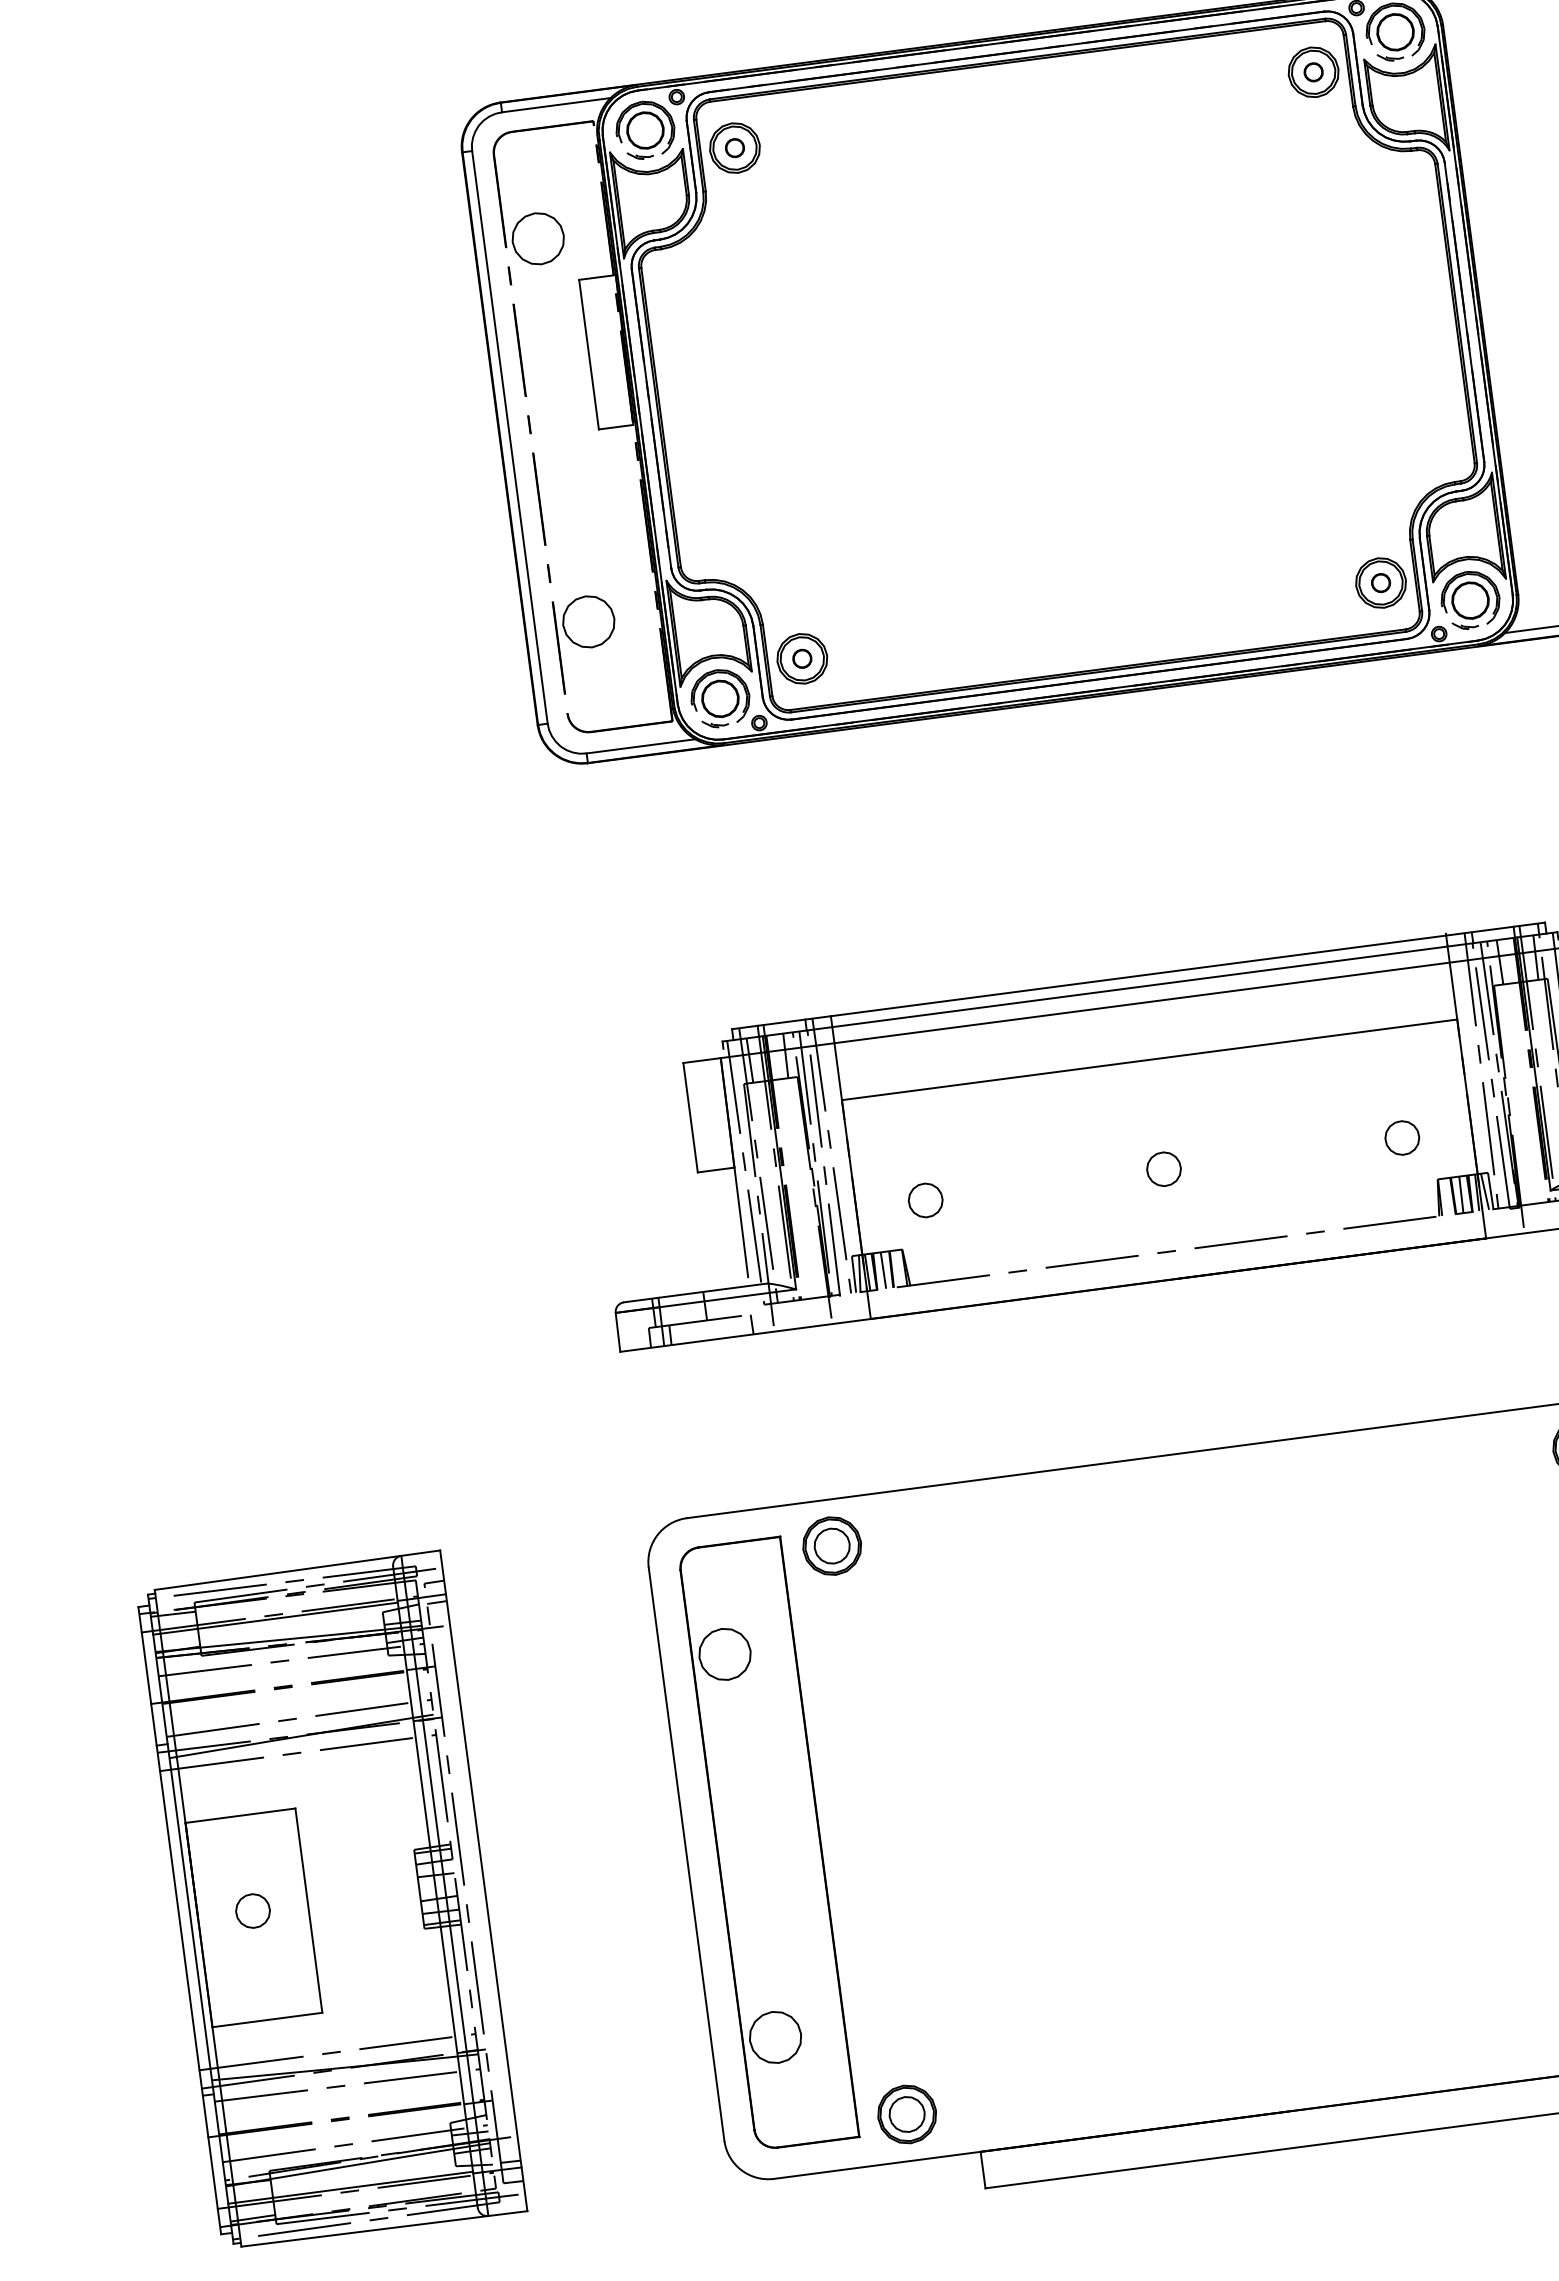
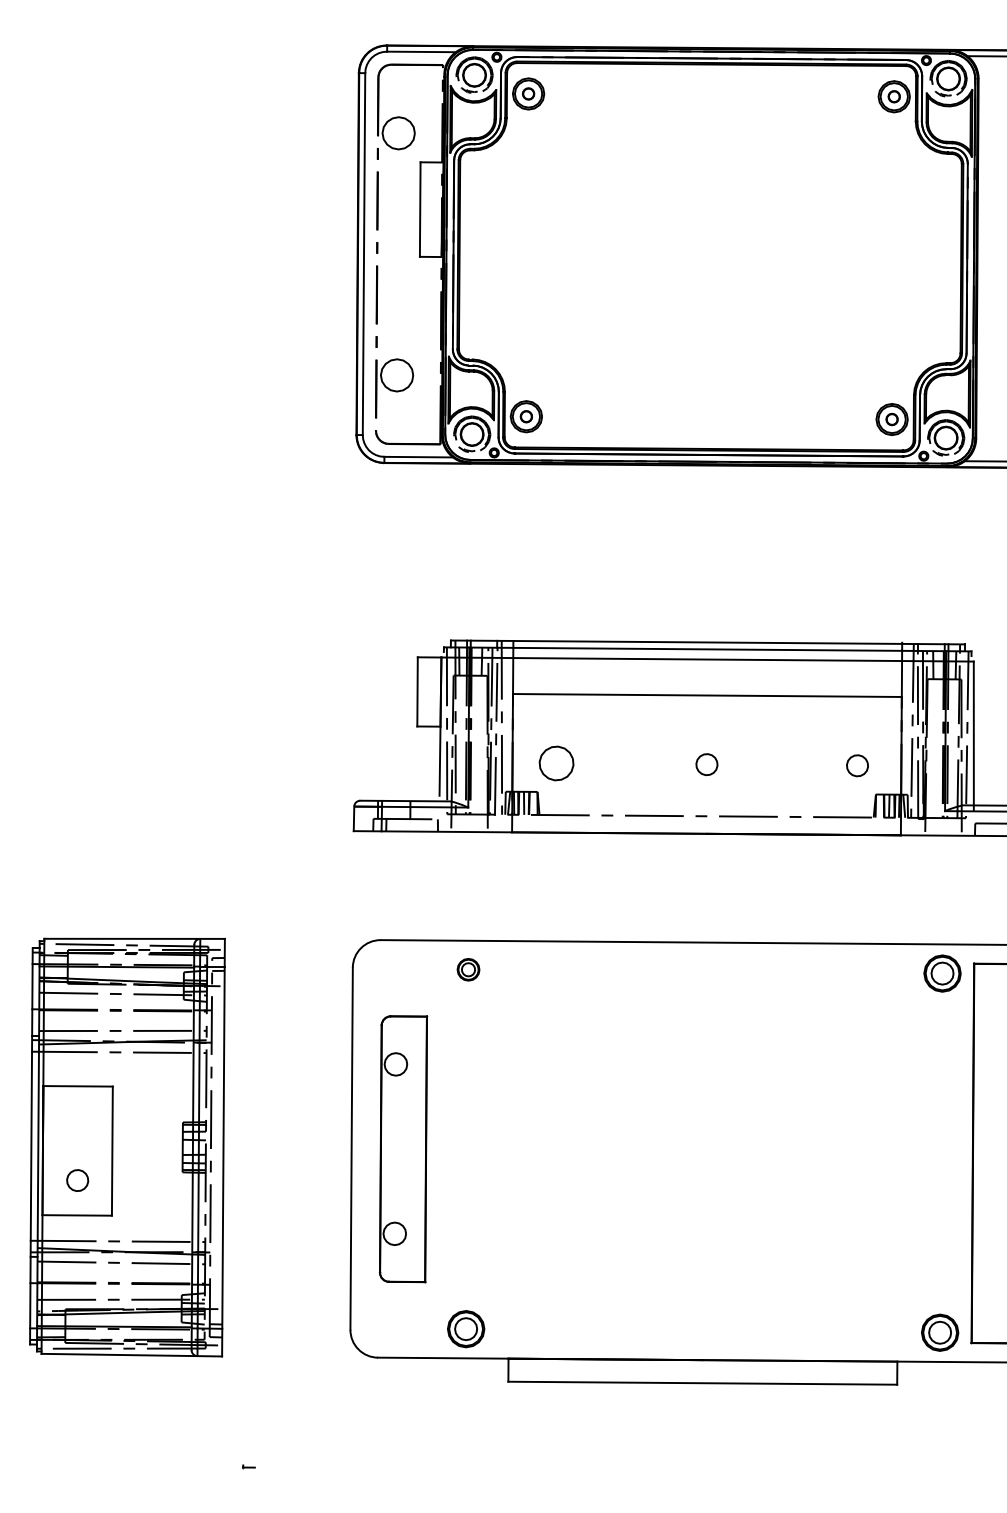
part: (924, 1200) -> (555, 763), size x1.6
part: (832, 1545) -> (468, 969), size x0.6
part: (768, 1844) -> (403, 1149), size x0.7
part: (252, 1910) -> (77, 1180), moved

